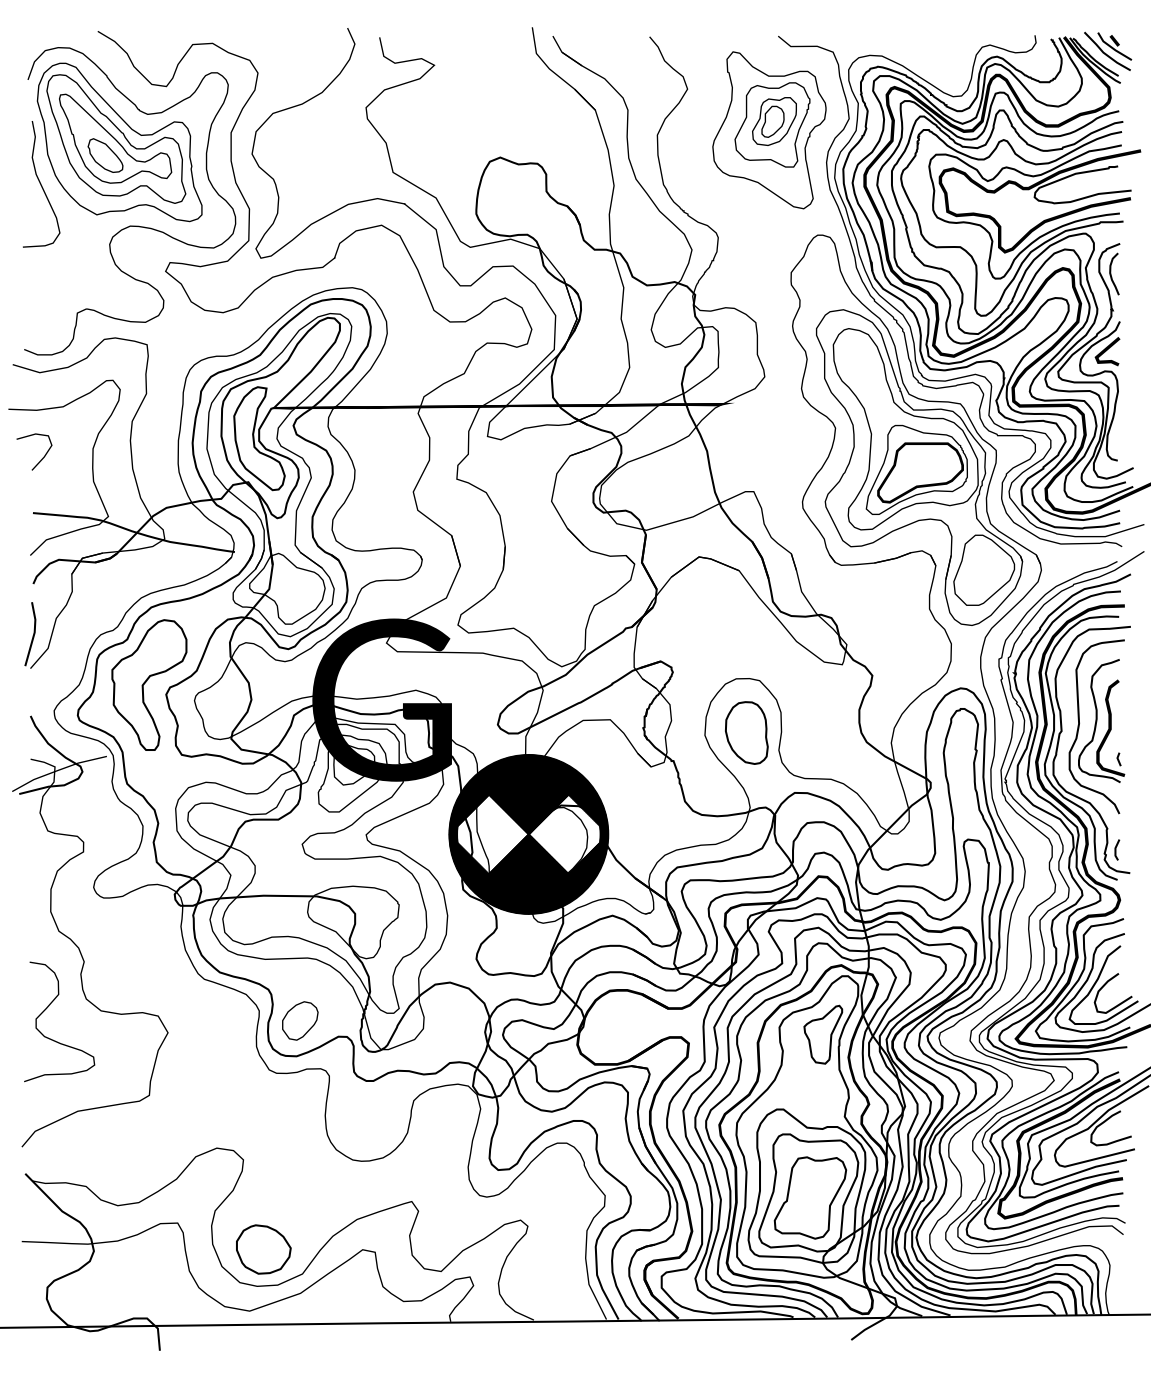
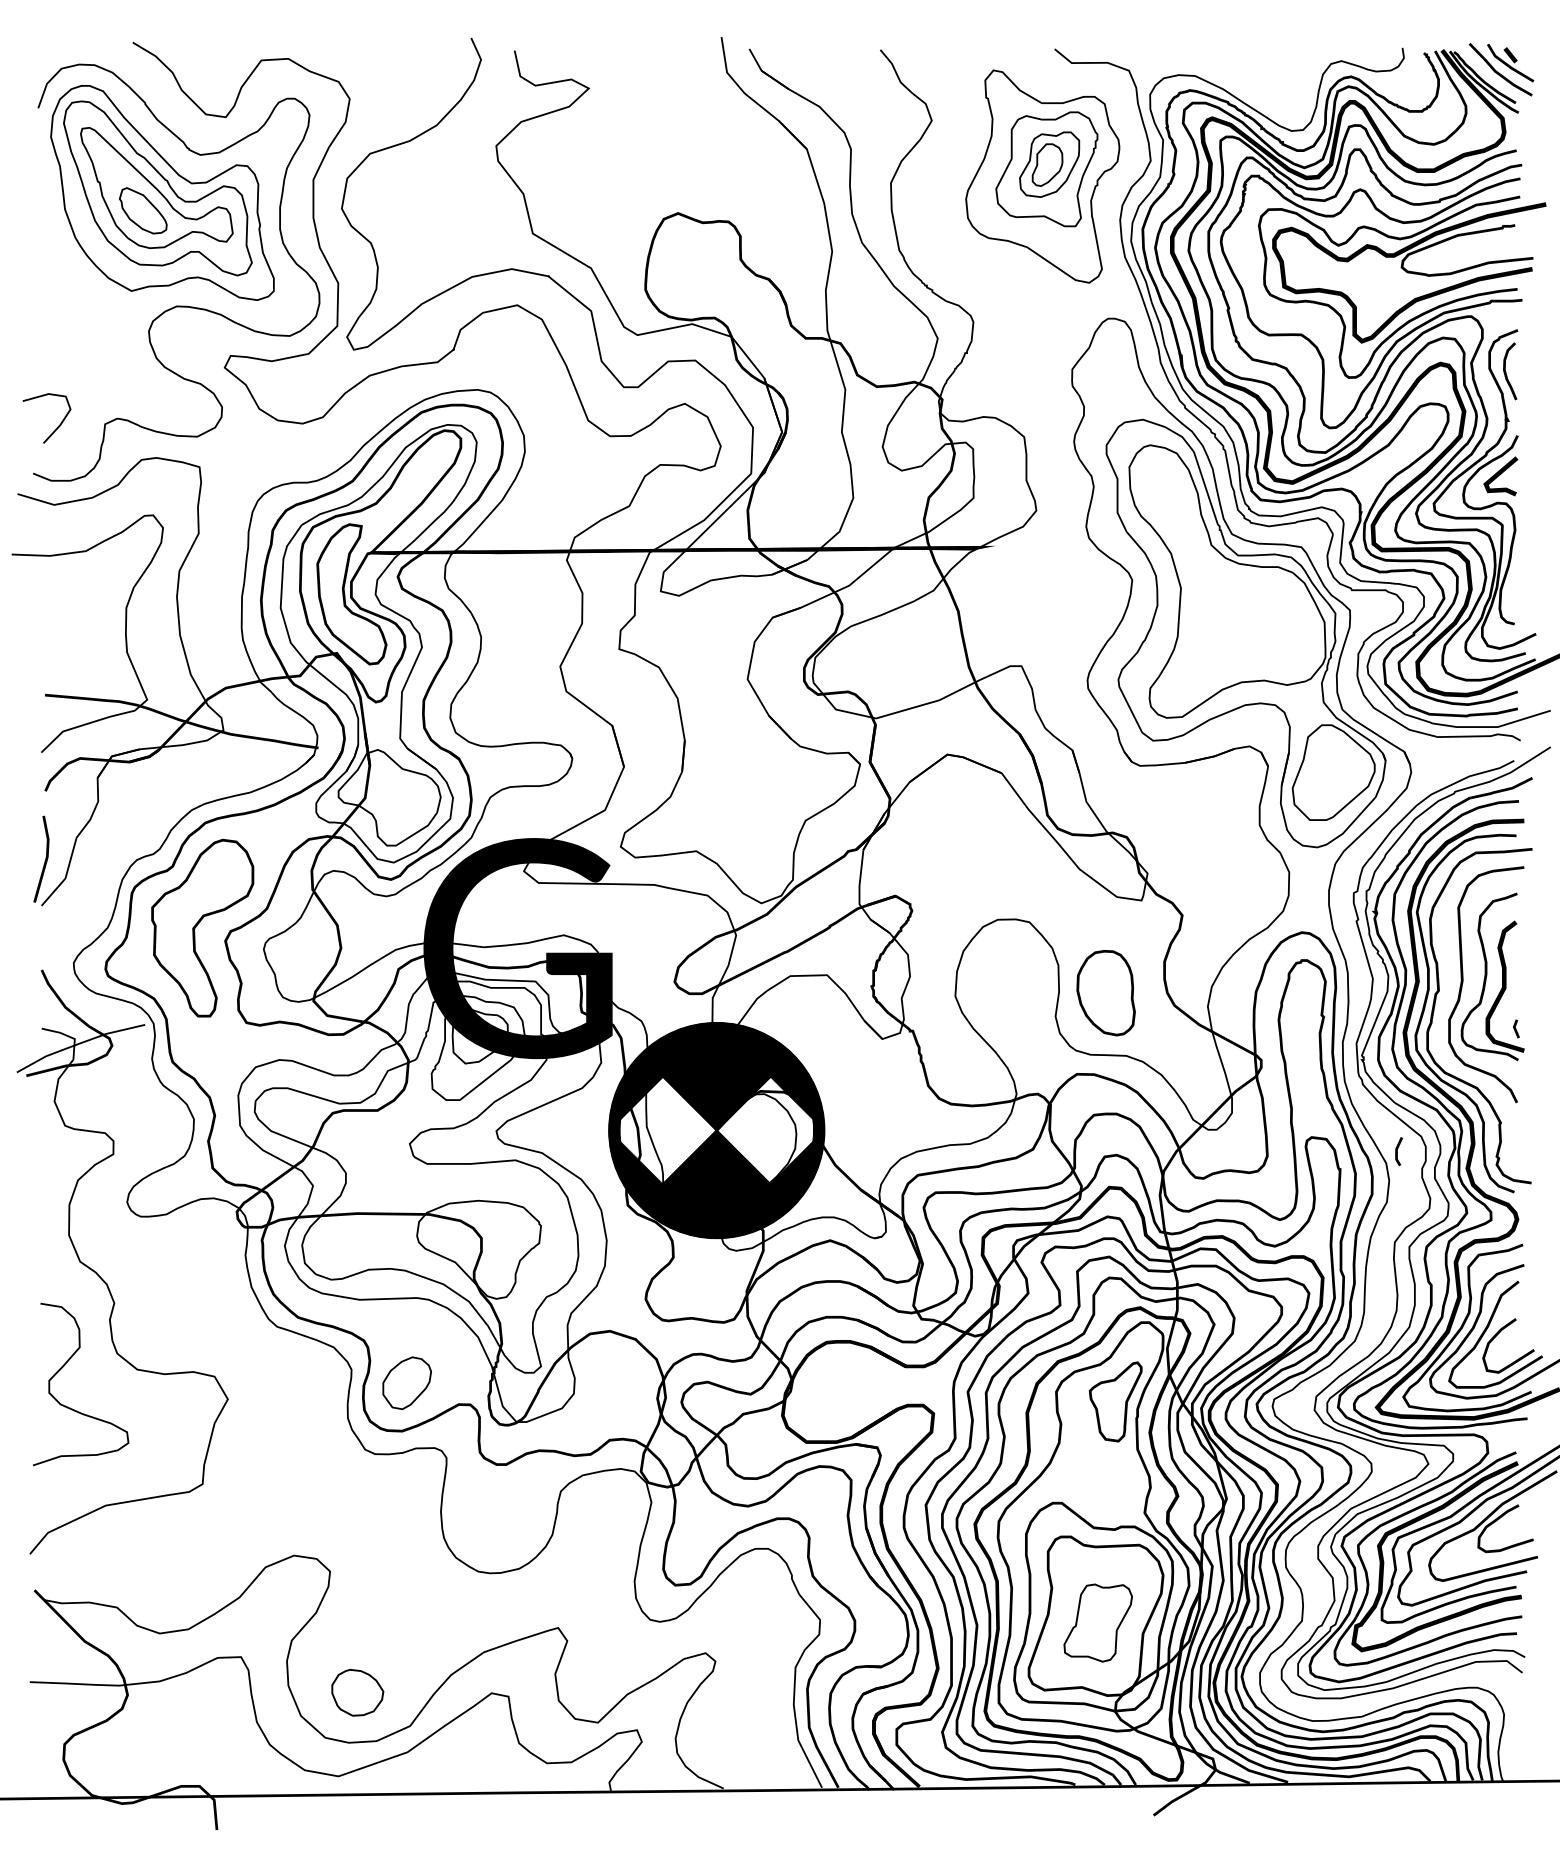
curve: (41, 184) -> (56, 249), removed
curve: (41, 458) -> (56, 427), moved
part: (916, 469) -> (1242, 636), removed
part: (746, 733) -> (1105, 993), moved
line: (1116, 849) -> (1397, 1151), moved
part: (809, 1197) -> (1097, 1622), size x0.7
part: (263, 1249) -> (357, 1692), size x0.7

